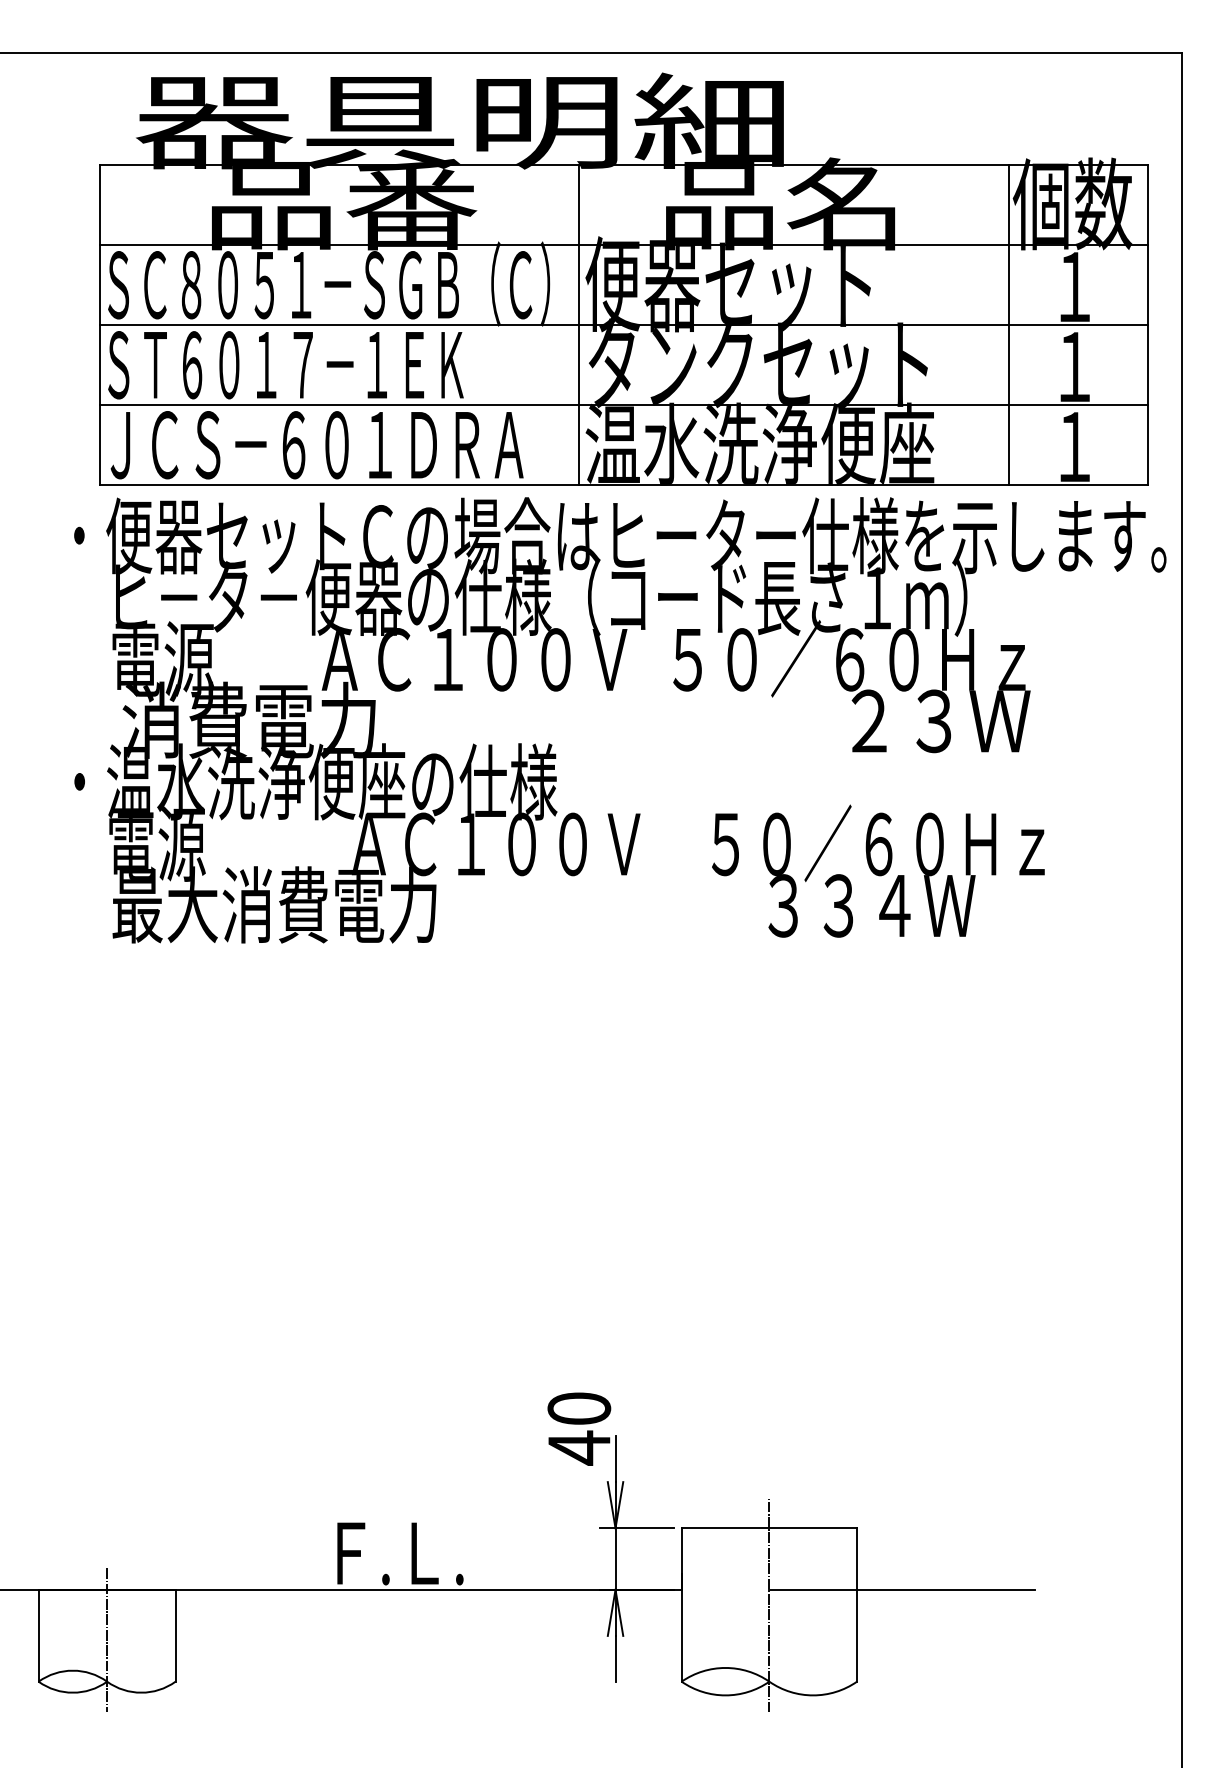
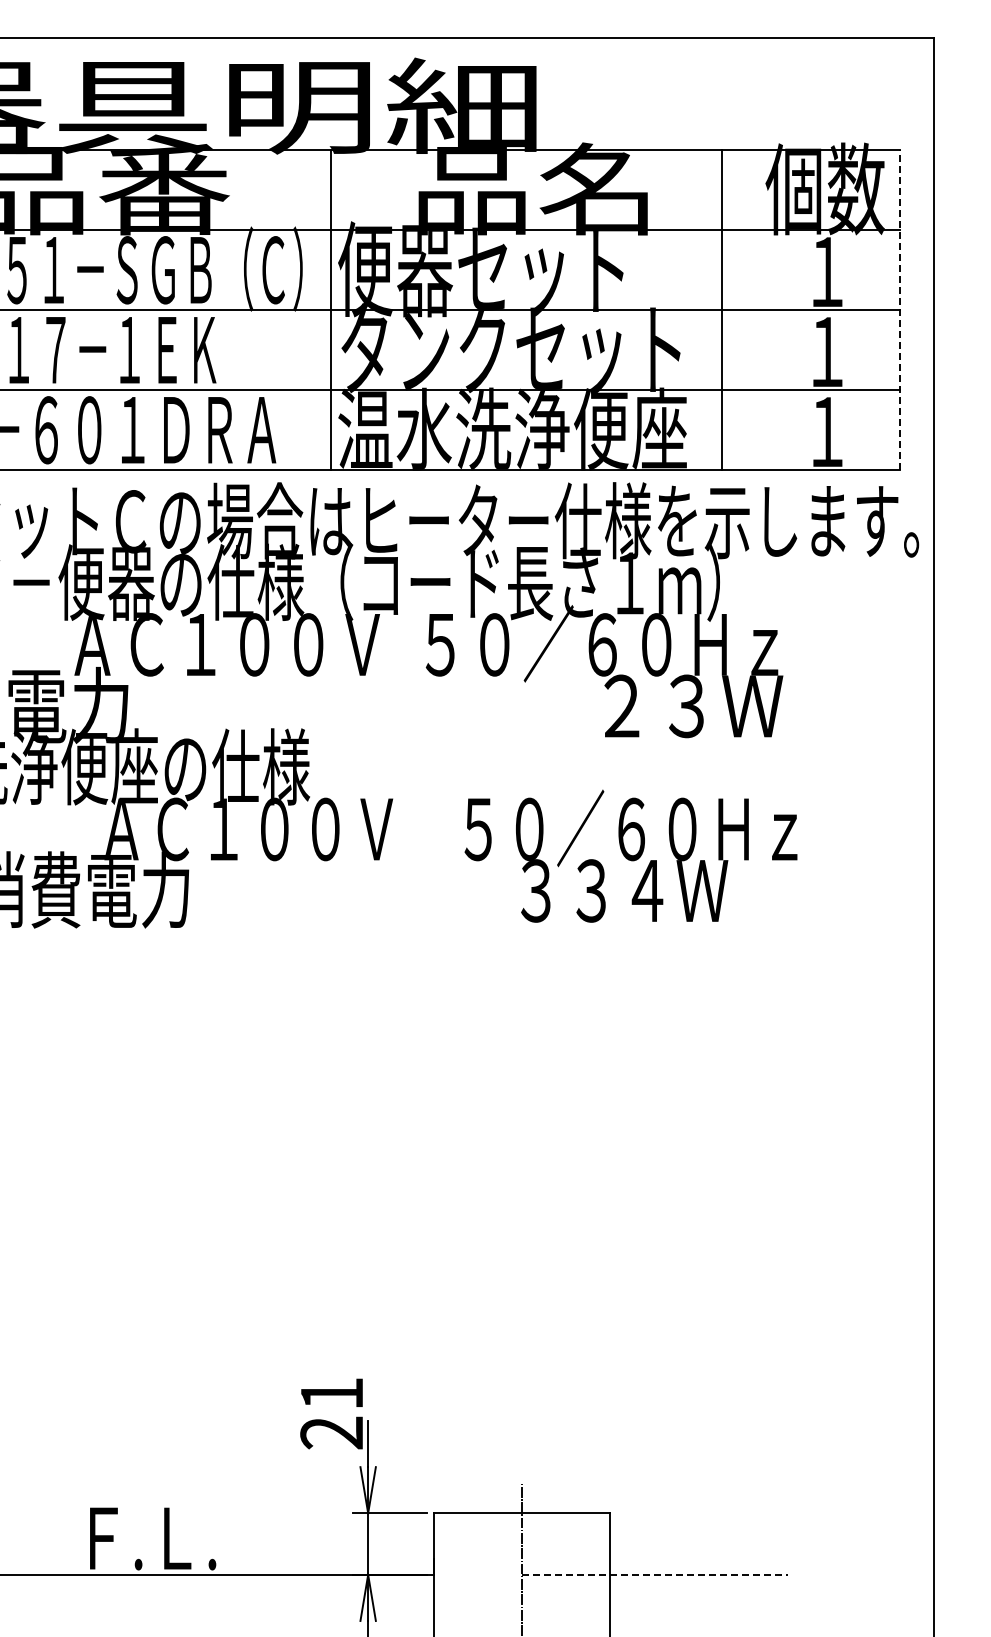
line: (1009, 325) -> (722, 310), moved
line: (1147, 325) -> (900, 310), solid -> dashed
text: (579, 1428) -> (332, 1413), 40 -> 21
line: (902, 1589) -> (655, 1574), solid -> dashed

